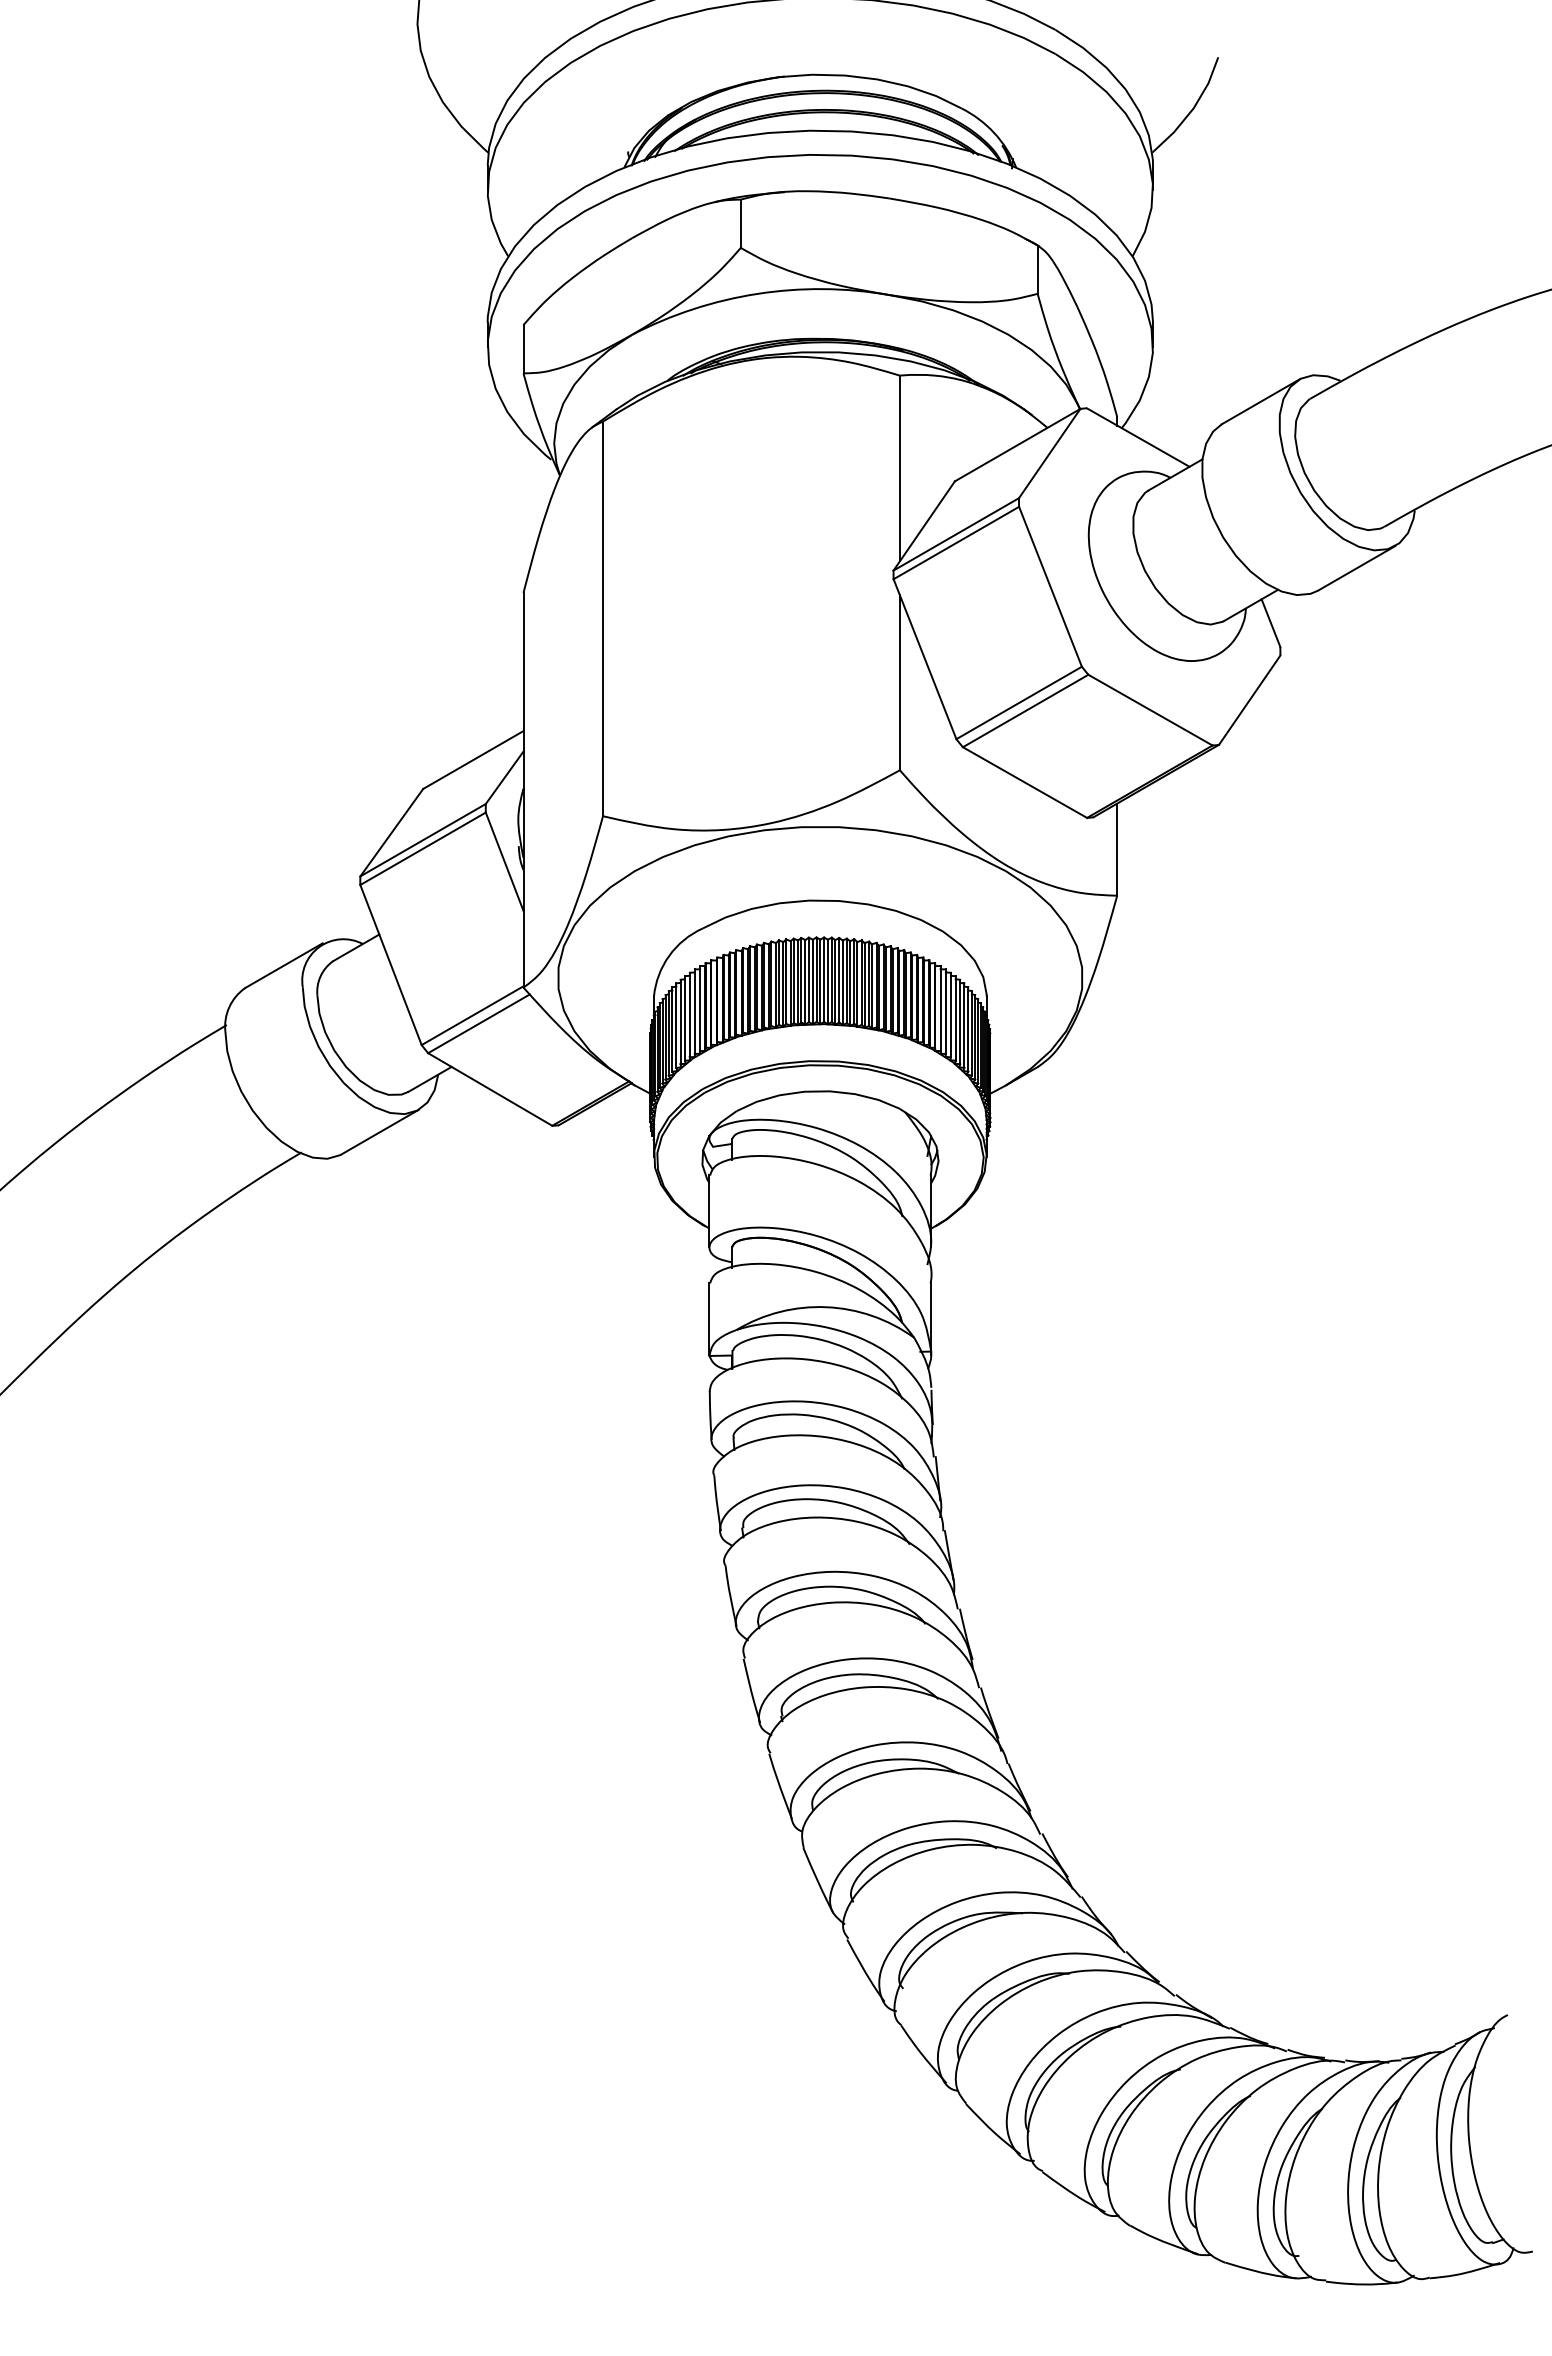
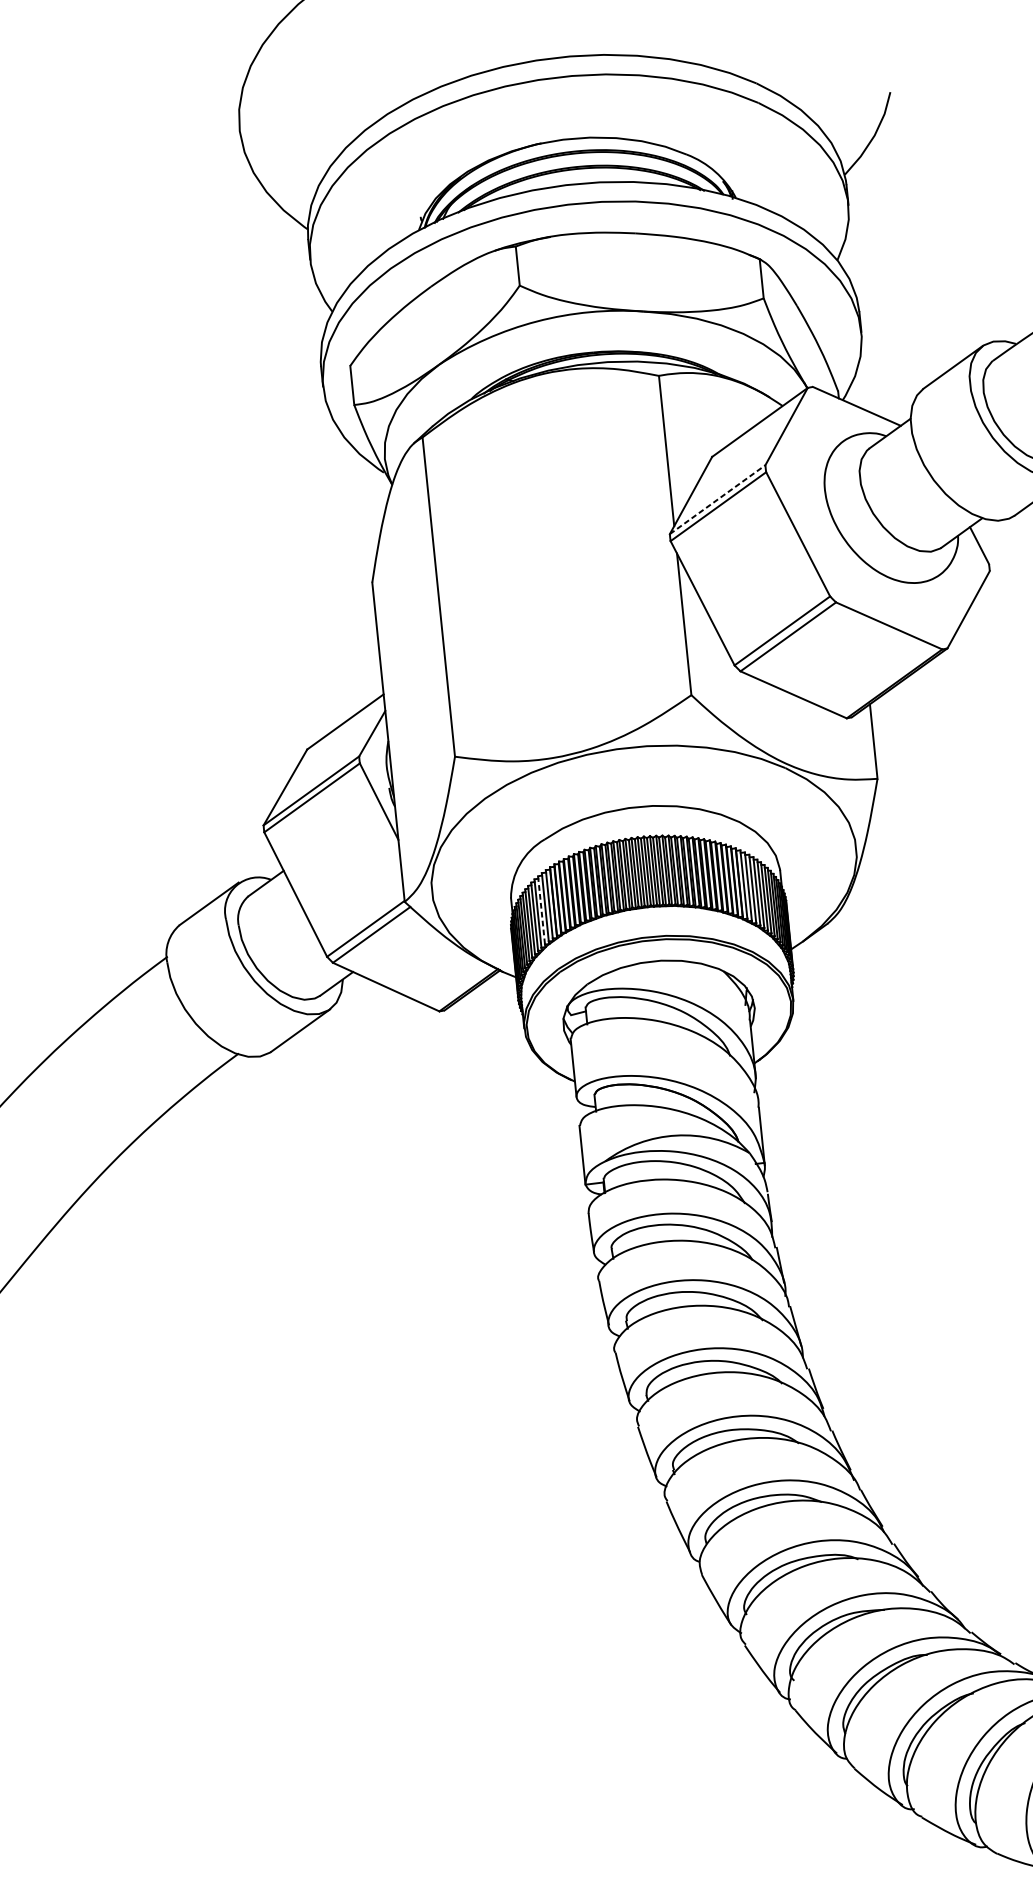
line: (956, 534) -> (717, 499), solid -> dashed
line: (689, 1015) -> (541, 910), solid -> dashed

